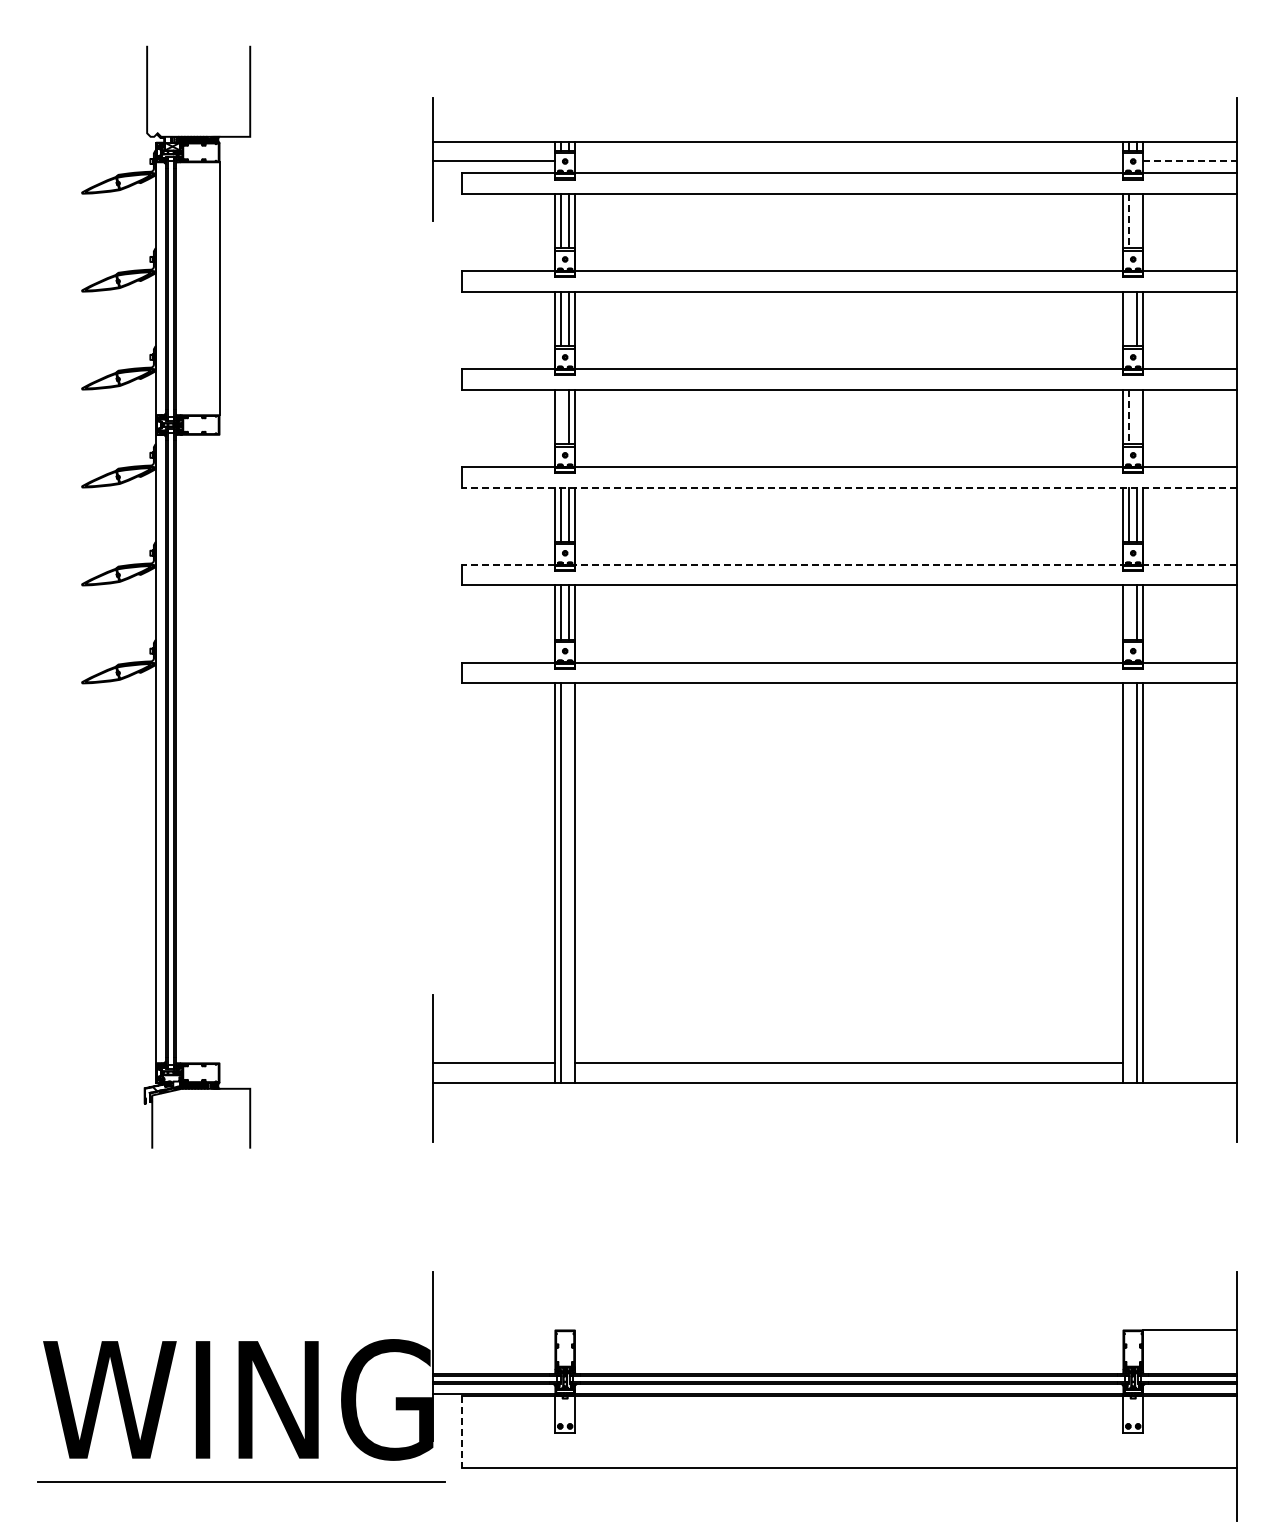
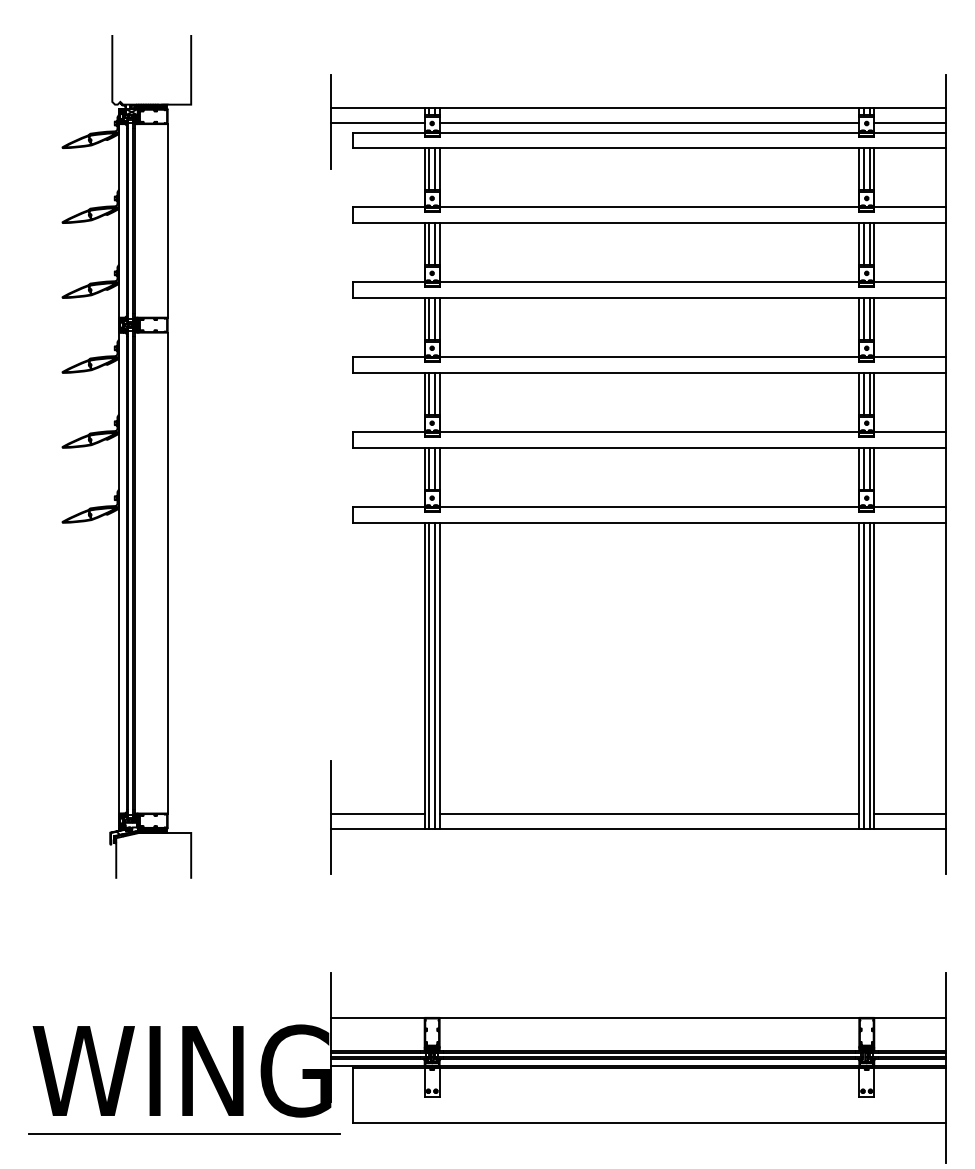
line: (848, 161) -> (648, 123), added
line: (1189, 161) -> (909, 123), dashed -> solid
line: (1137, 220) -> (870, 168), added
line: (1129, 221) -> (863, 169), dashed -> solid
line: (1129, 318) -> (863, 243), added
line: (561, 416) -> (429, 318), added
line: (1137, 416) -> (870, 318), added
line: (1129, 417) -> (863, 319), dashed -> solid
line: (849, 487) -> (649, 372), dashed -> solid
line: (849, 565) -> (649, 432), dashed -> solid
line: (1129, 612) -> (863, 468), added
line: (219, 748) -> (167, 572), added
line: (569, 882) -> (435, 675), added
line: (1129, 882) -> (863, 675), added
line: (1189, 1063) -> (909, 813), added
line: (494, 1330) -> (378, 1017), added
line: (848, 1330) -> (648, 1017), added
line: (461, 1432) -> (352, 1095), dashed -> solid

